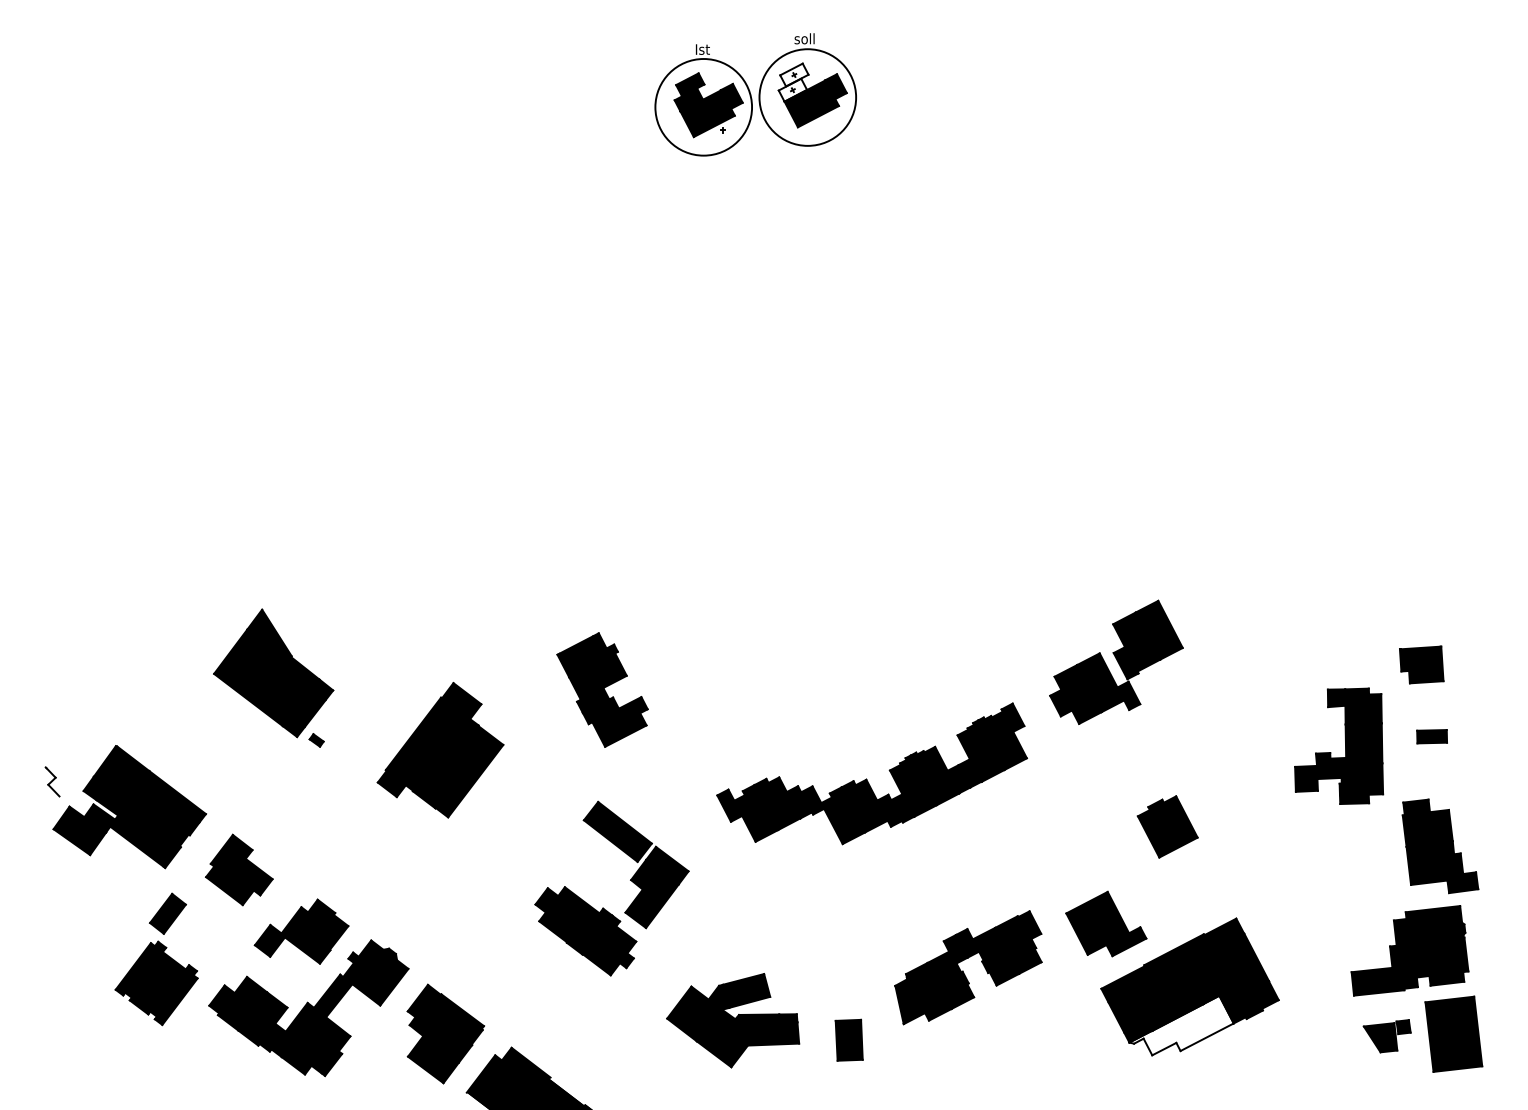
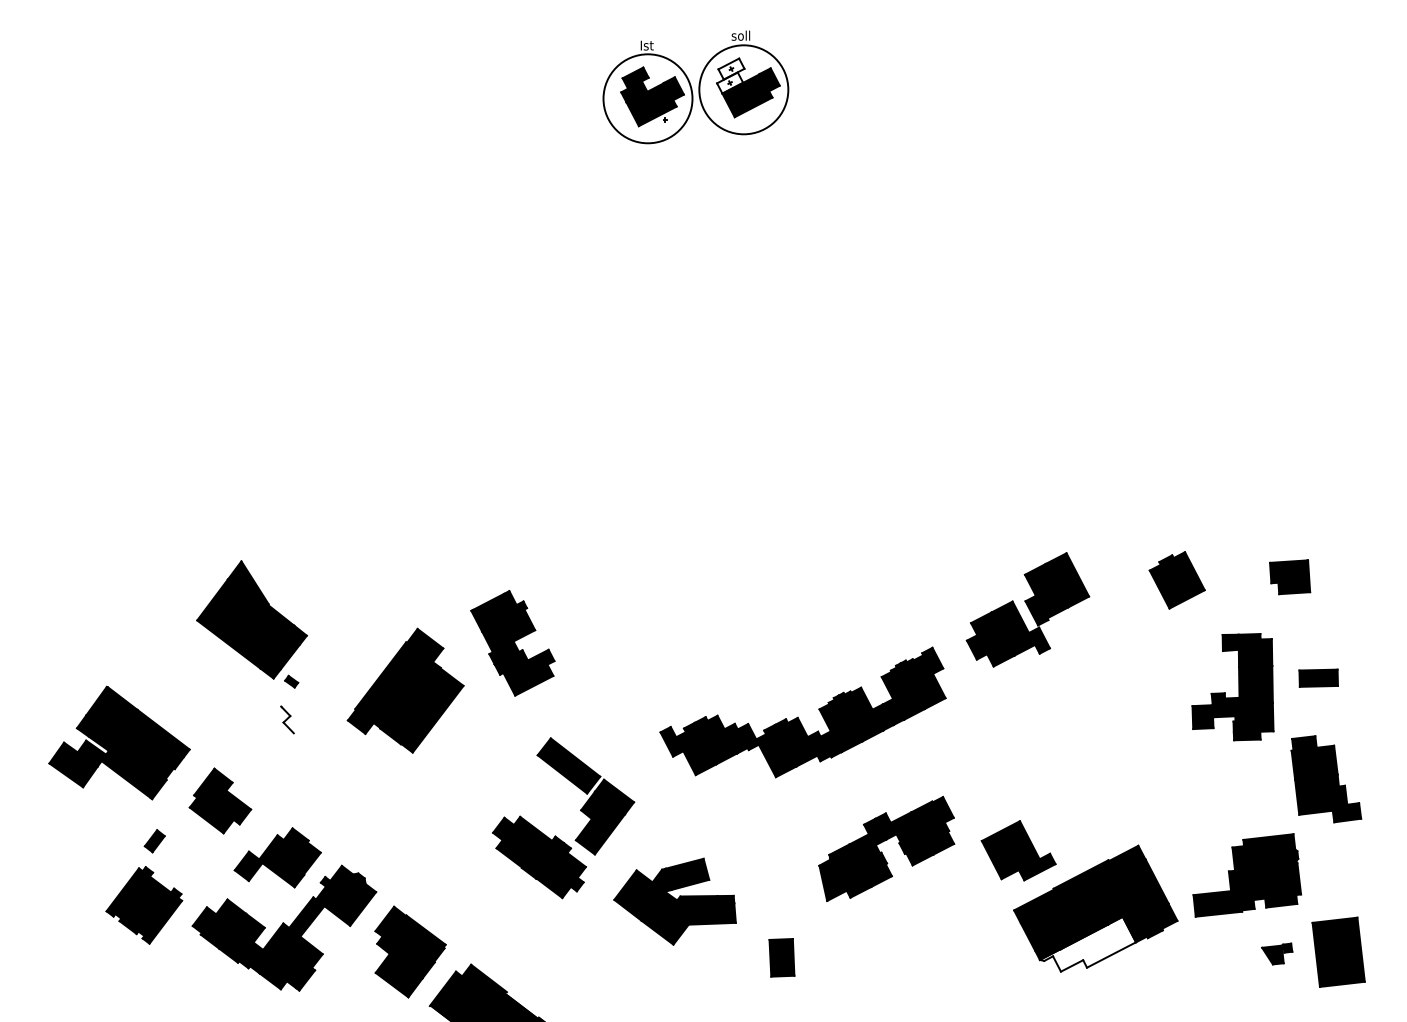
part: (1422, 665) -> (1290, 577), moved
part: (602, 690) -> (512, 643), moved
part: (1431, 736) -> (1318, 678), size x1.4
part: (52, 781) -> (287, 719), moved
part: (1166, 827) -> (1176, 580), moved
part: (167, 912) -> (154, 840), size x0.6
part: (1410, 950) -> (1247, 875), moved
part: (968, 967) -> (886, 848), moved
part: (732, 1020) -> (674, 901), moved
part: (1386, 1035) -> (1276, 953), size x0.7

